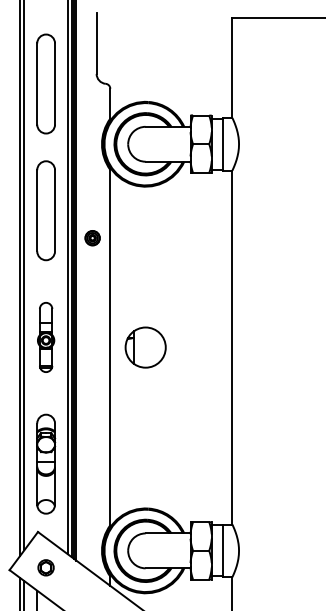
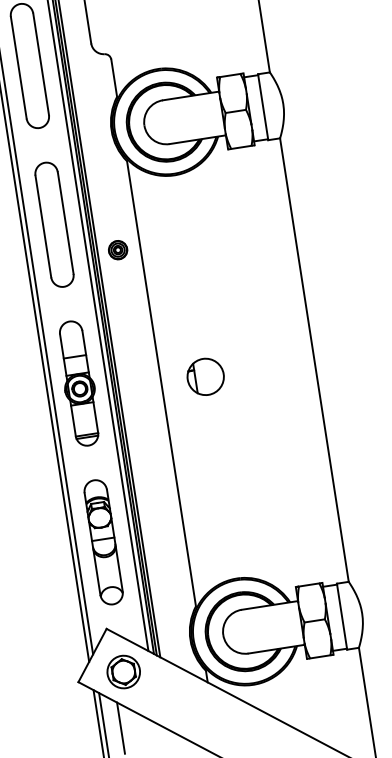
part: (45, 337) -> (78, 383), size x1.43
part: (145, 347) -> (205, 376), size x0.71
part: (45, 567) -> (122, 671), size x1.67

